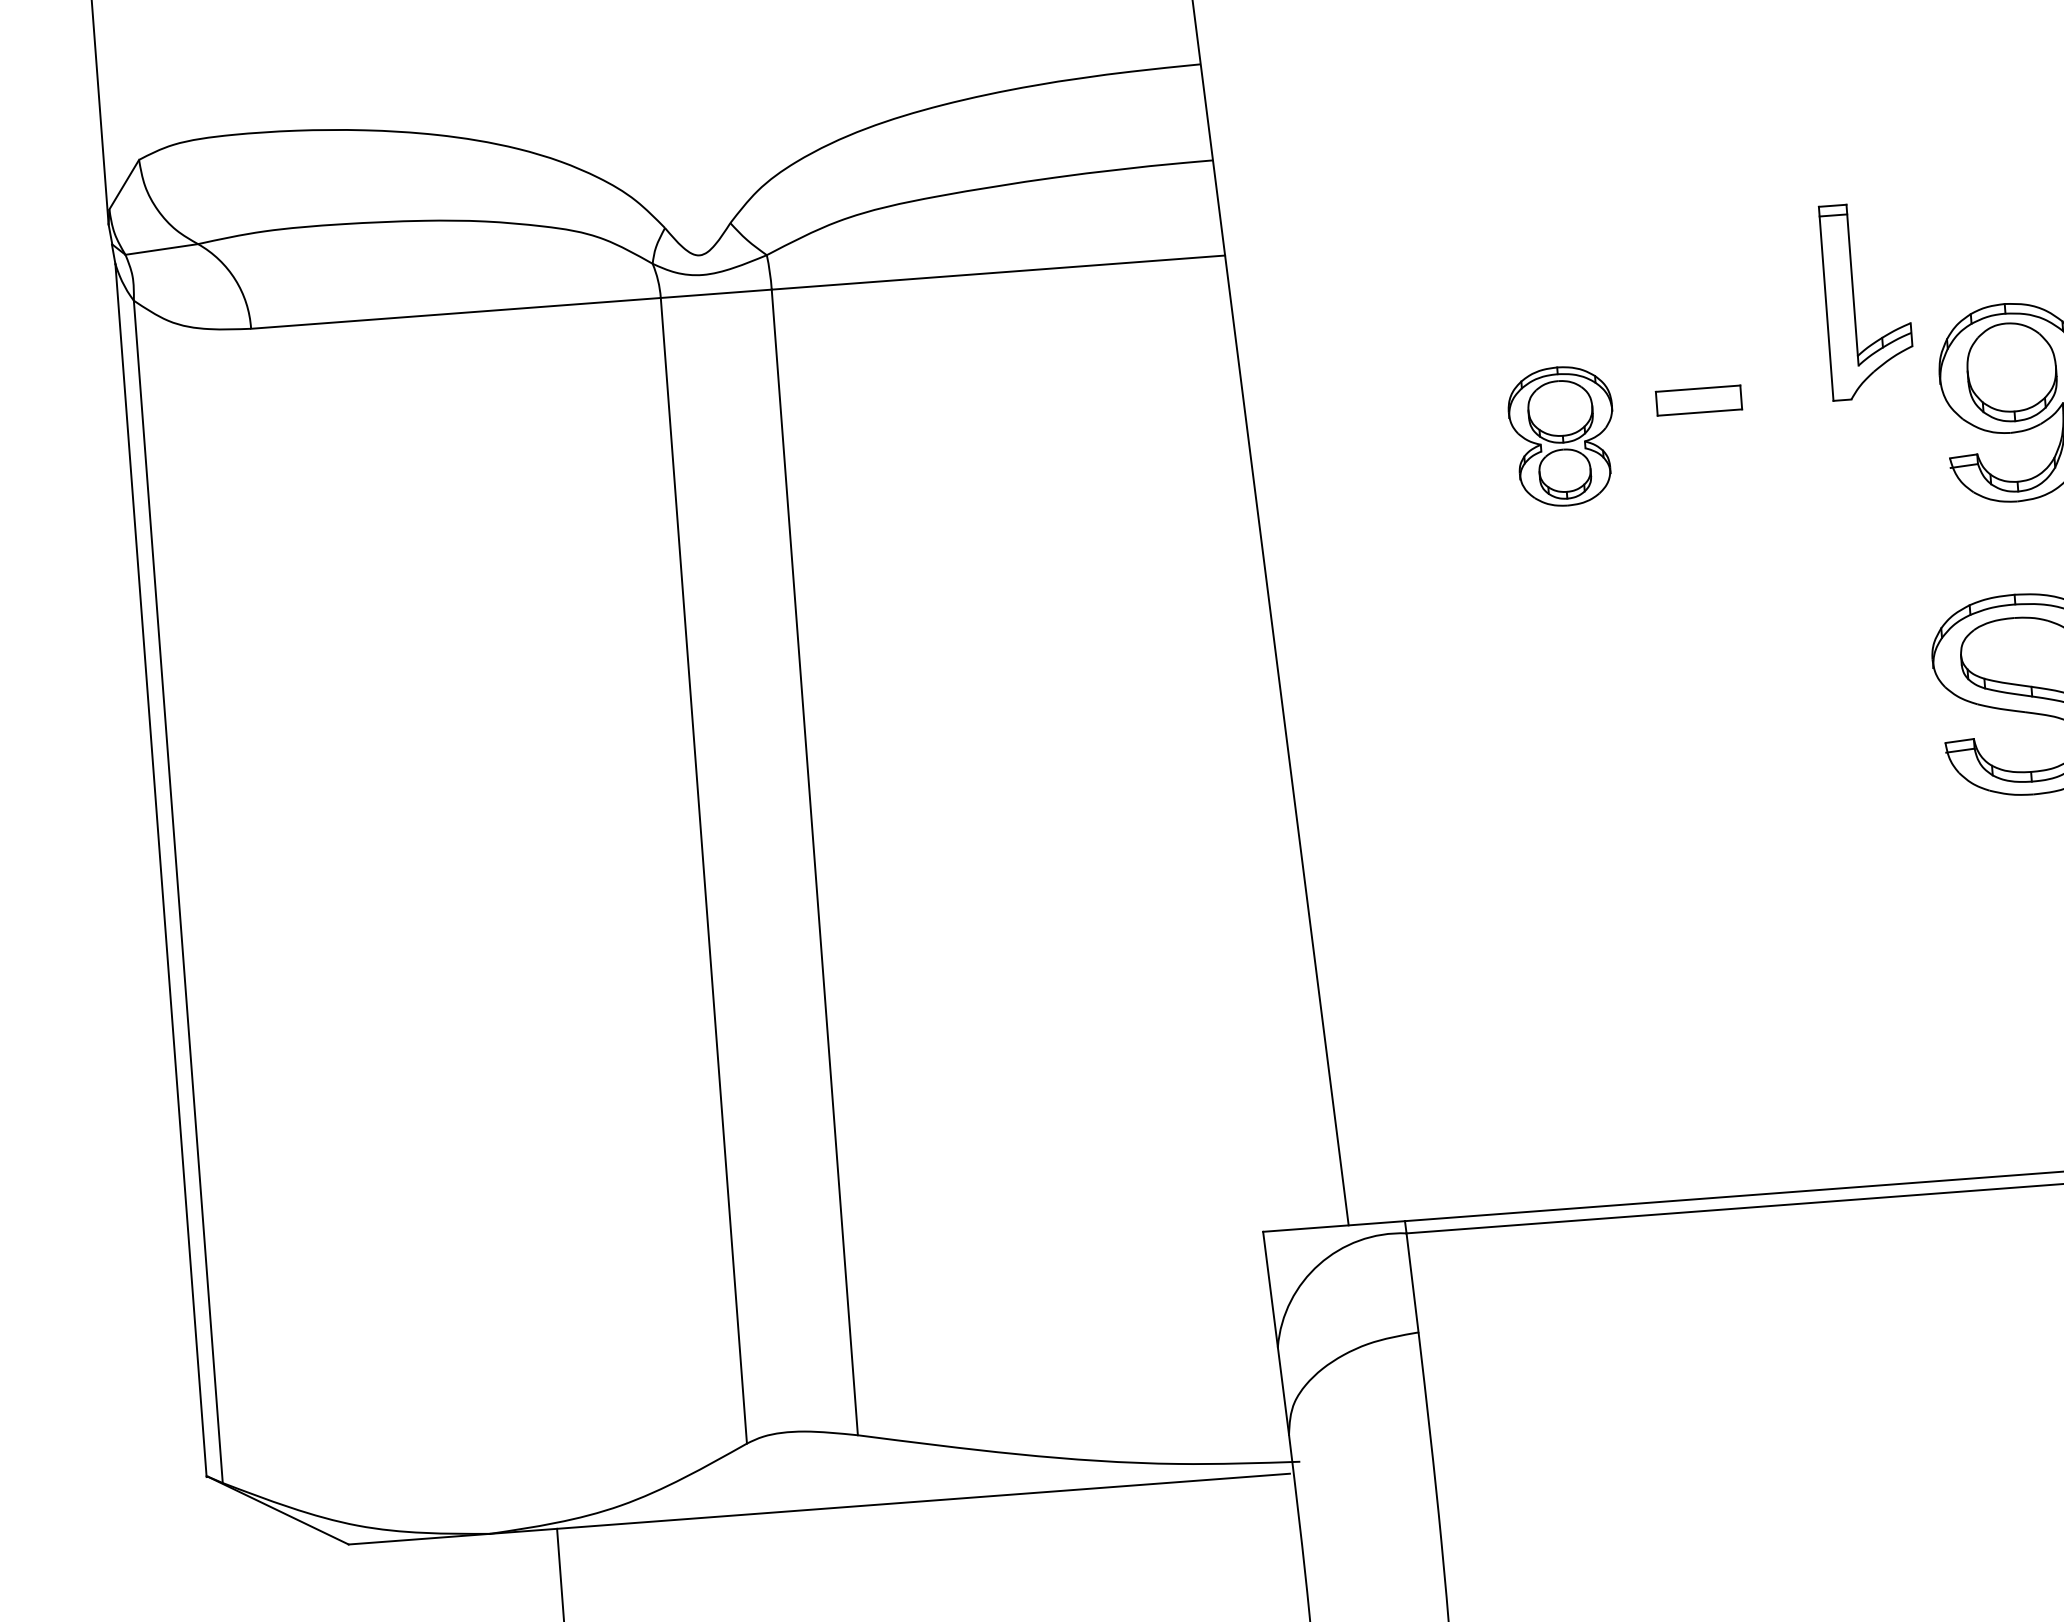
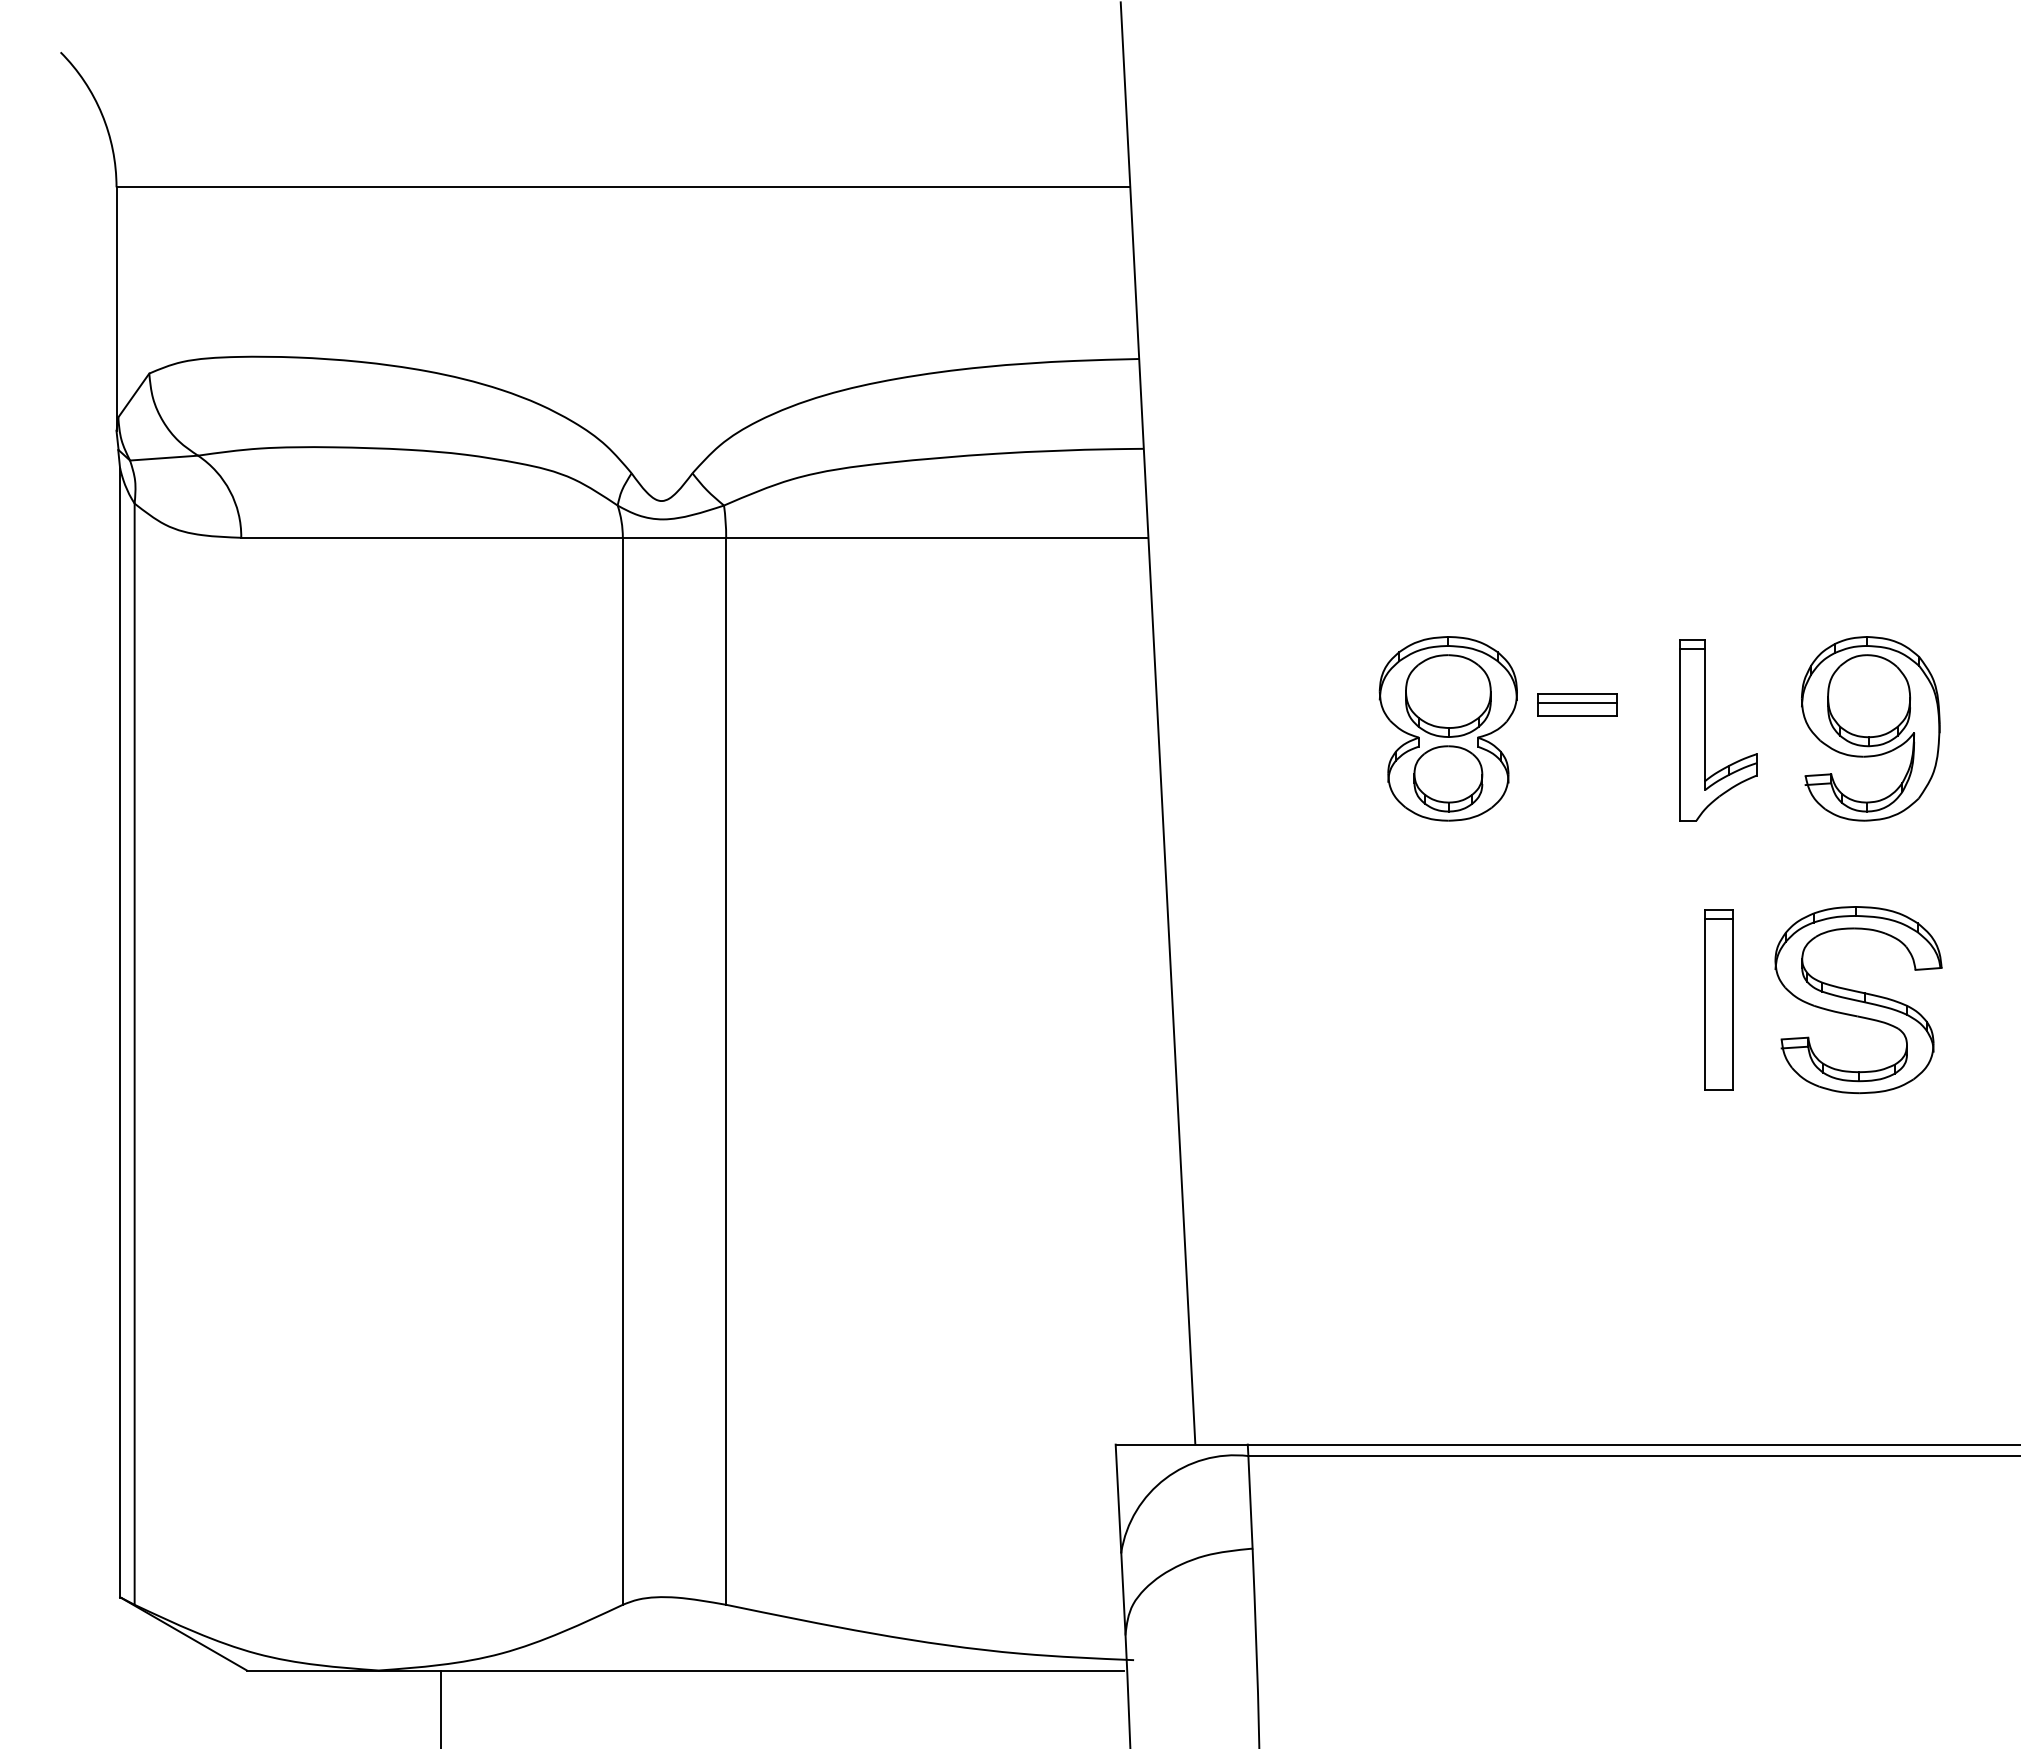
part: (1853, 301) -> (1705, 730), moved
line: (1698, 398) -> (1576, 703), added
part: (1561, 436) -> (1447, 728), size x1.43
part: (1874, 705) -> (1718, 999), added

